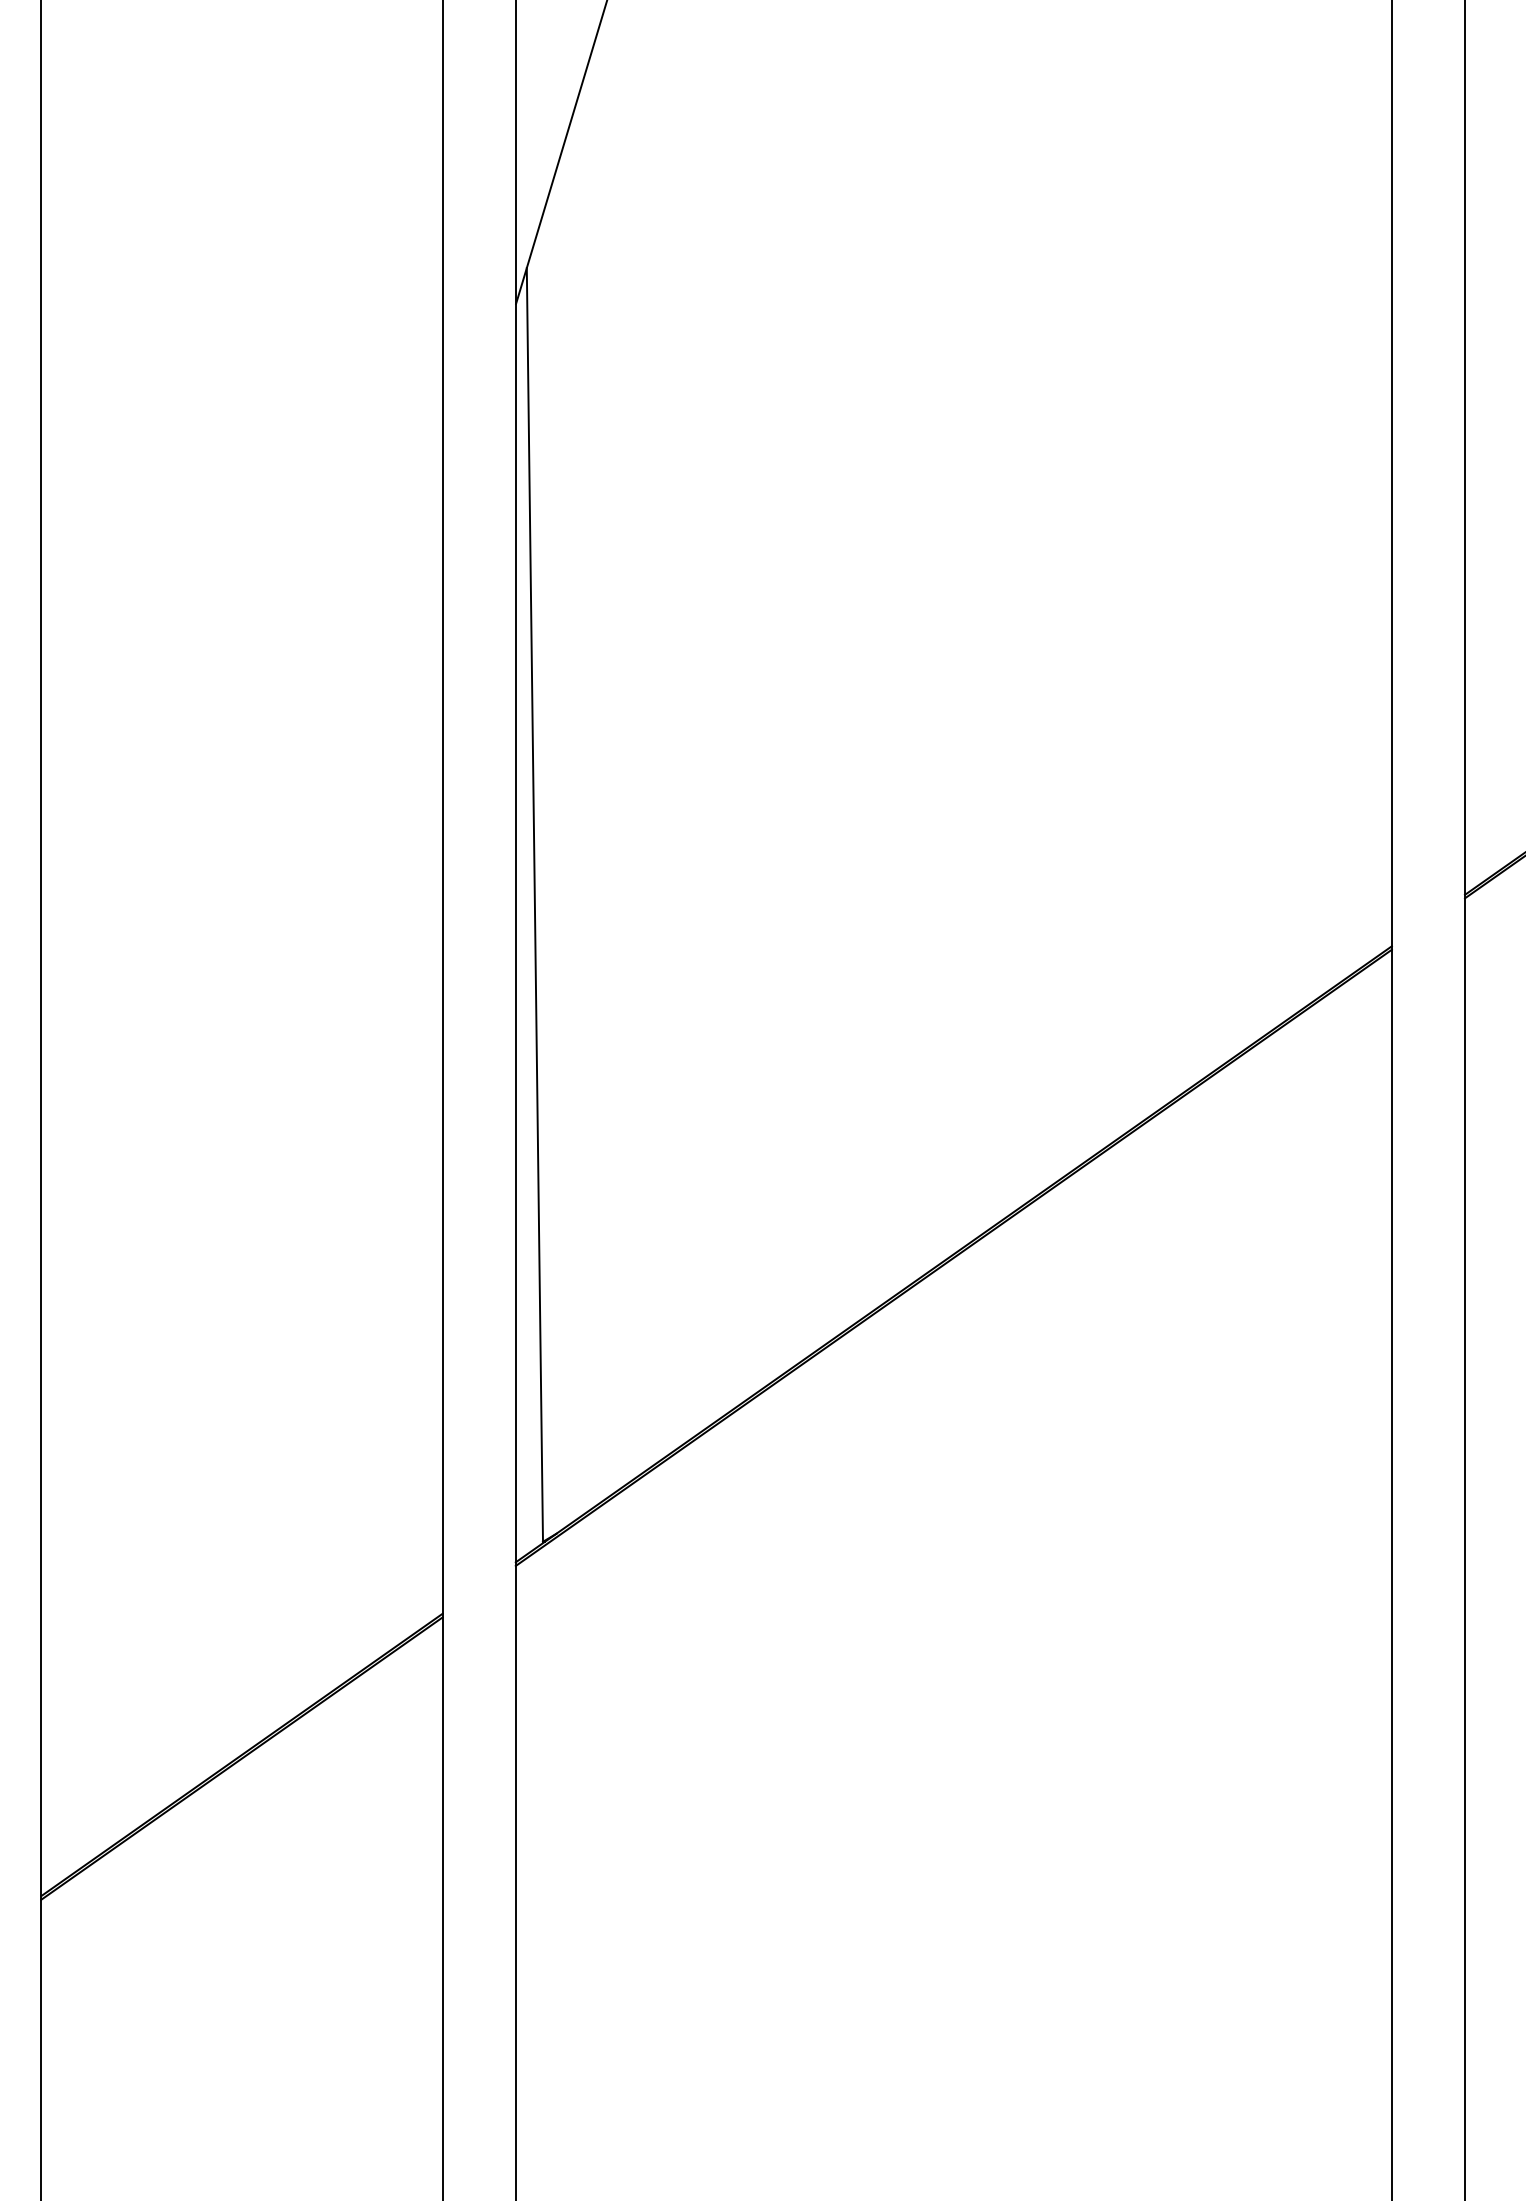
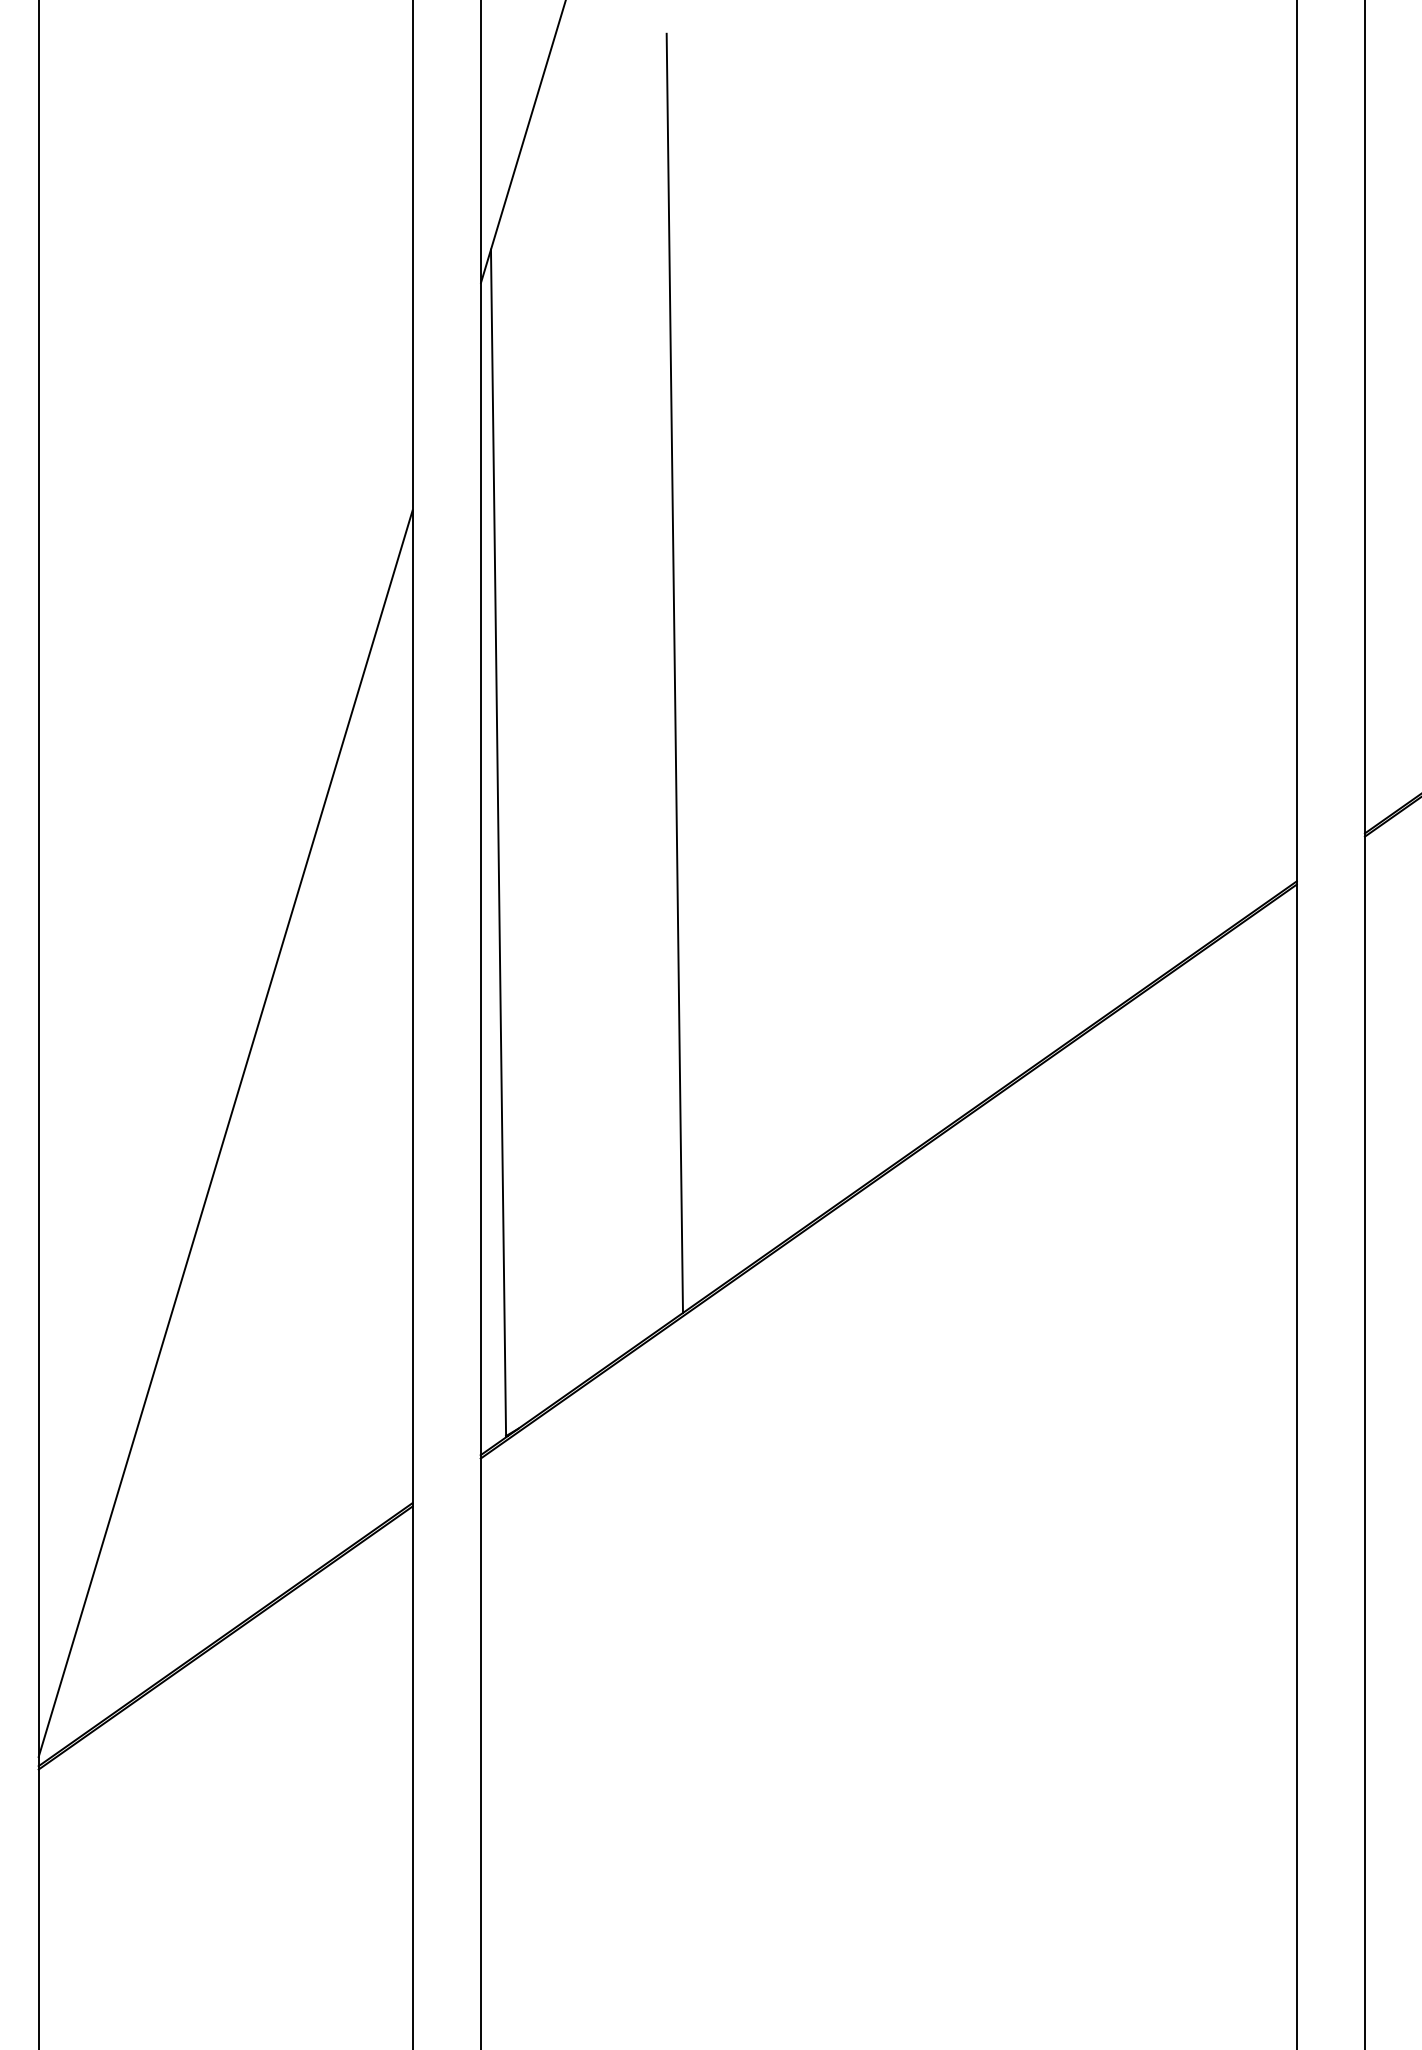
line: (723, 723) -> (674, 673), added
line: (241, 1216) -> (225, 1133), added

